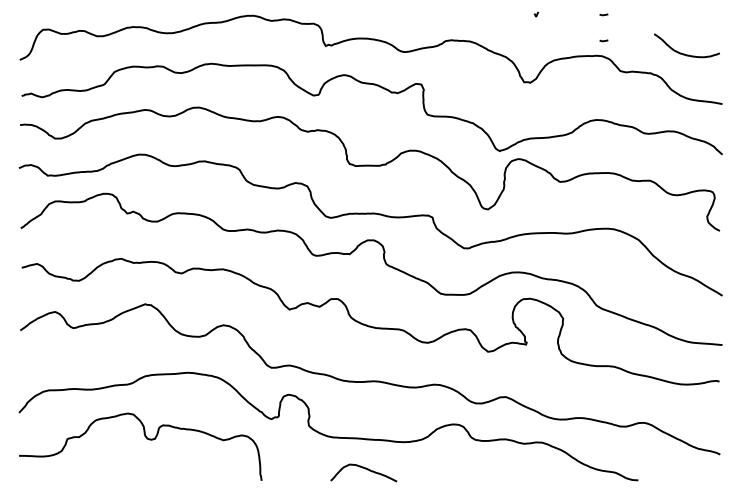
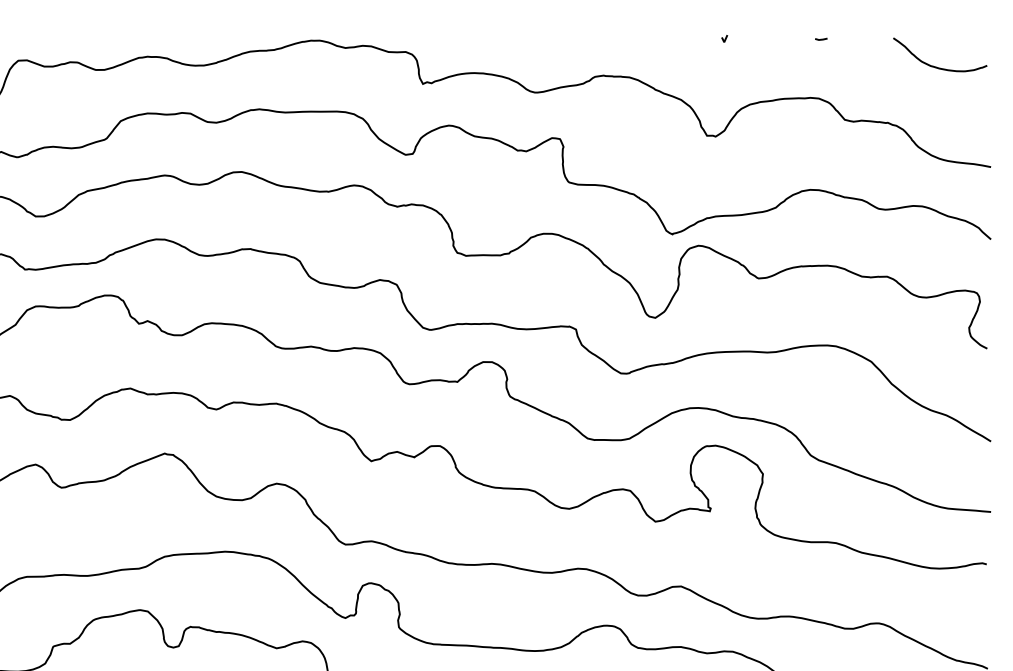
line: (603, 40) -> (820, 76), removed
curve: (684, 53) -> (936, 66), moved

